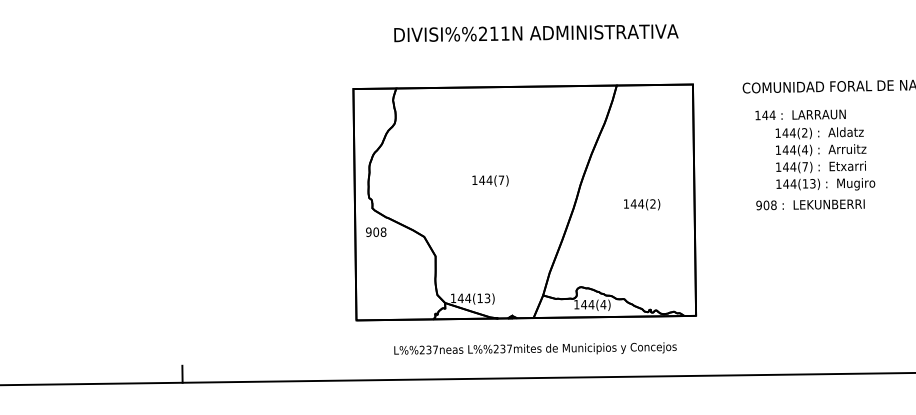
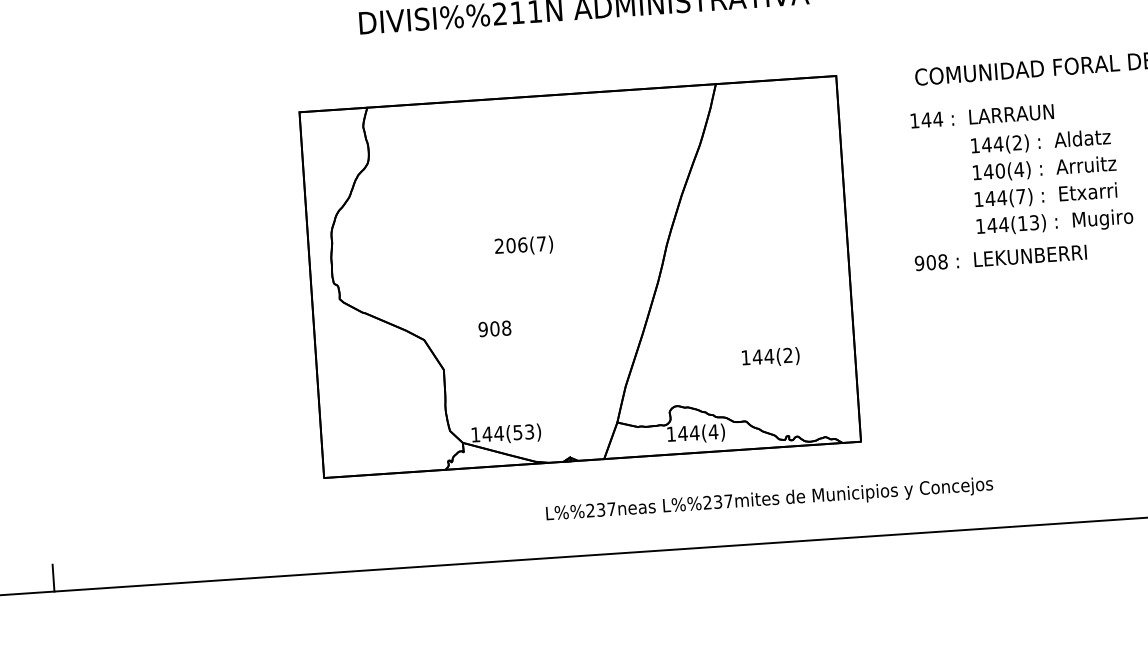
text: (800, 114) -> (982, 115), moved
text: (793, 149) -> (1000, 170), 144(4) -> 140(4)
text: (482, 180) -> (511, 245), 144(7) -> 206(7)
text: (642, 204) -> (771, 357), moved
text: (810, 204) -> (1000, 257), moved
text: (376, 231) -> (495, 327), moved
text: (479, 298) -> (516, 432), 144(13) -> 144(53)
text: (535, 348) -> (769, 498), moved

